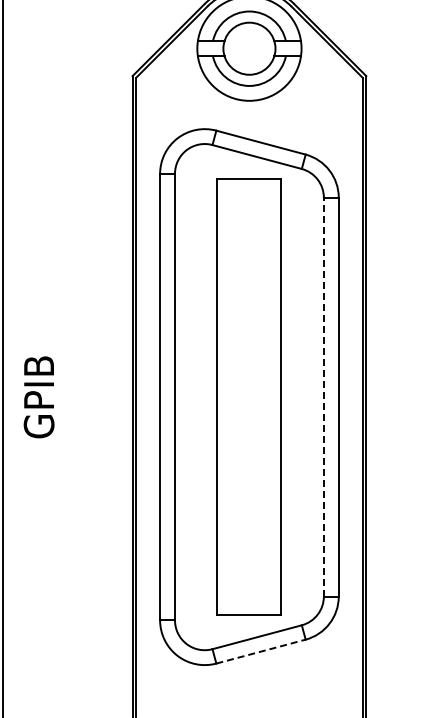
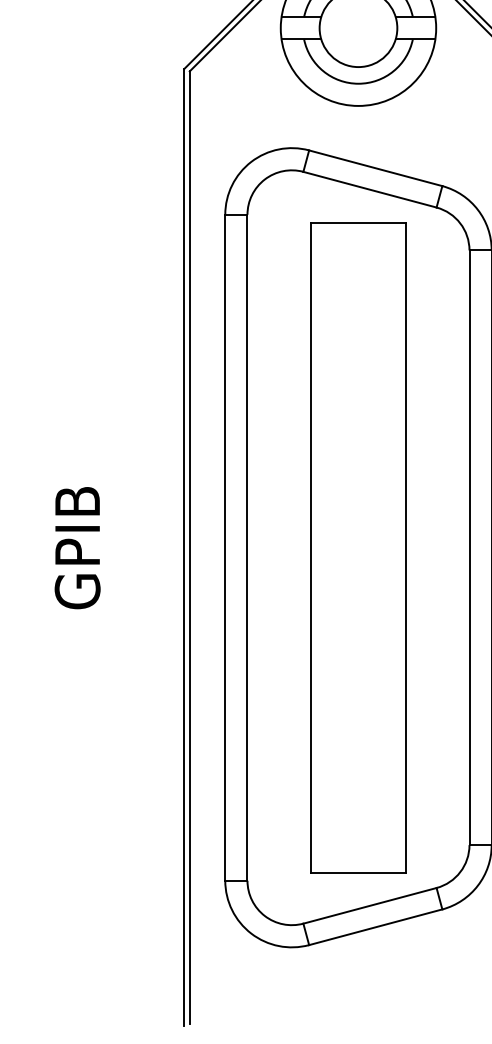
line: (323, 396) -> (468, 546), dashed -> solid
text: (38, 397) -> (76, 548), moved
line: (261, 651) -> (376, 927), dashed -> solid

